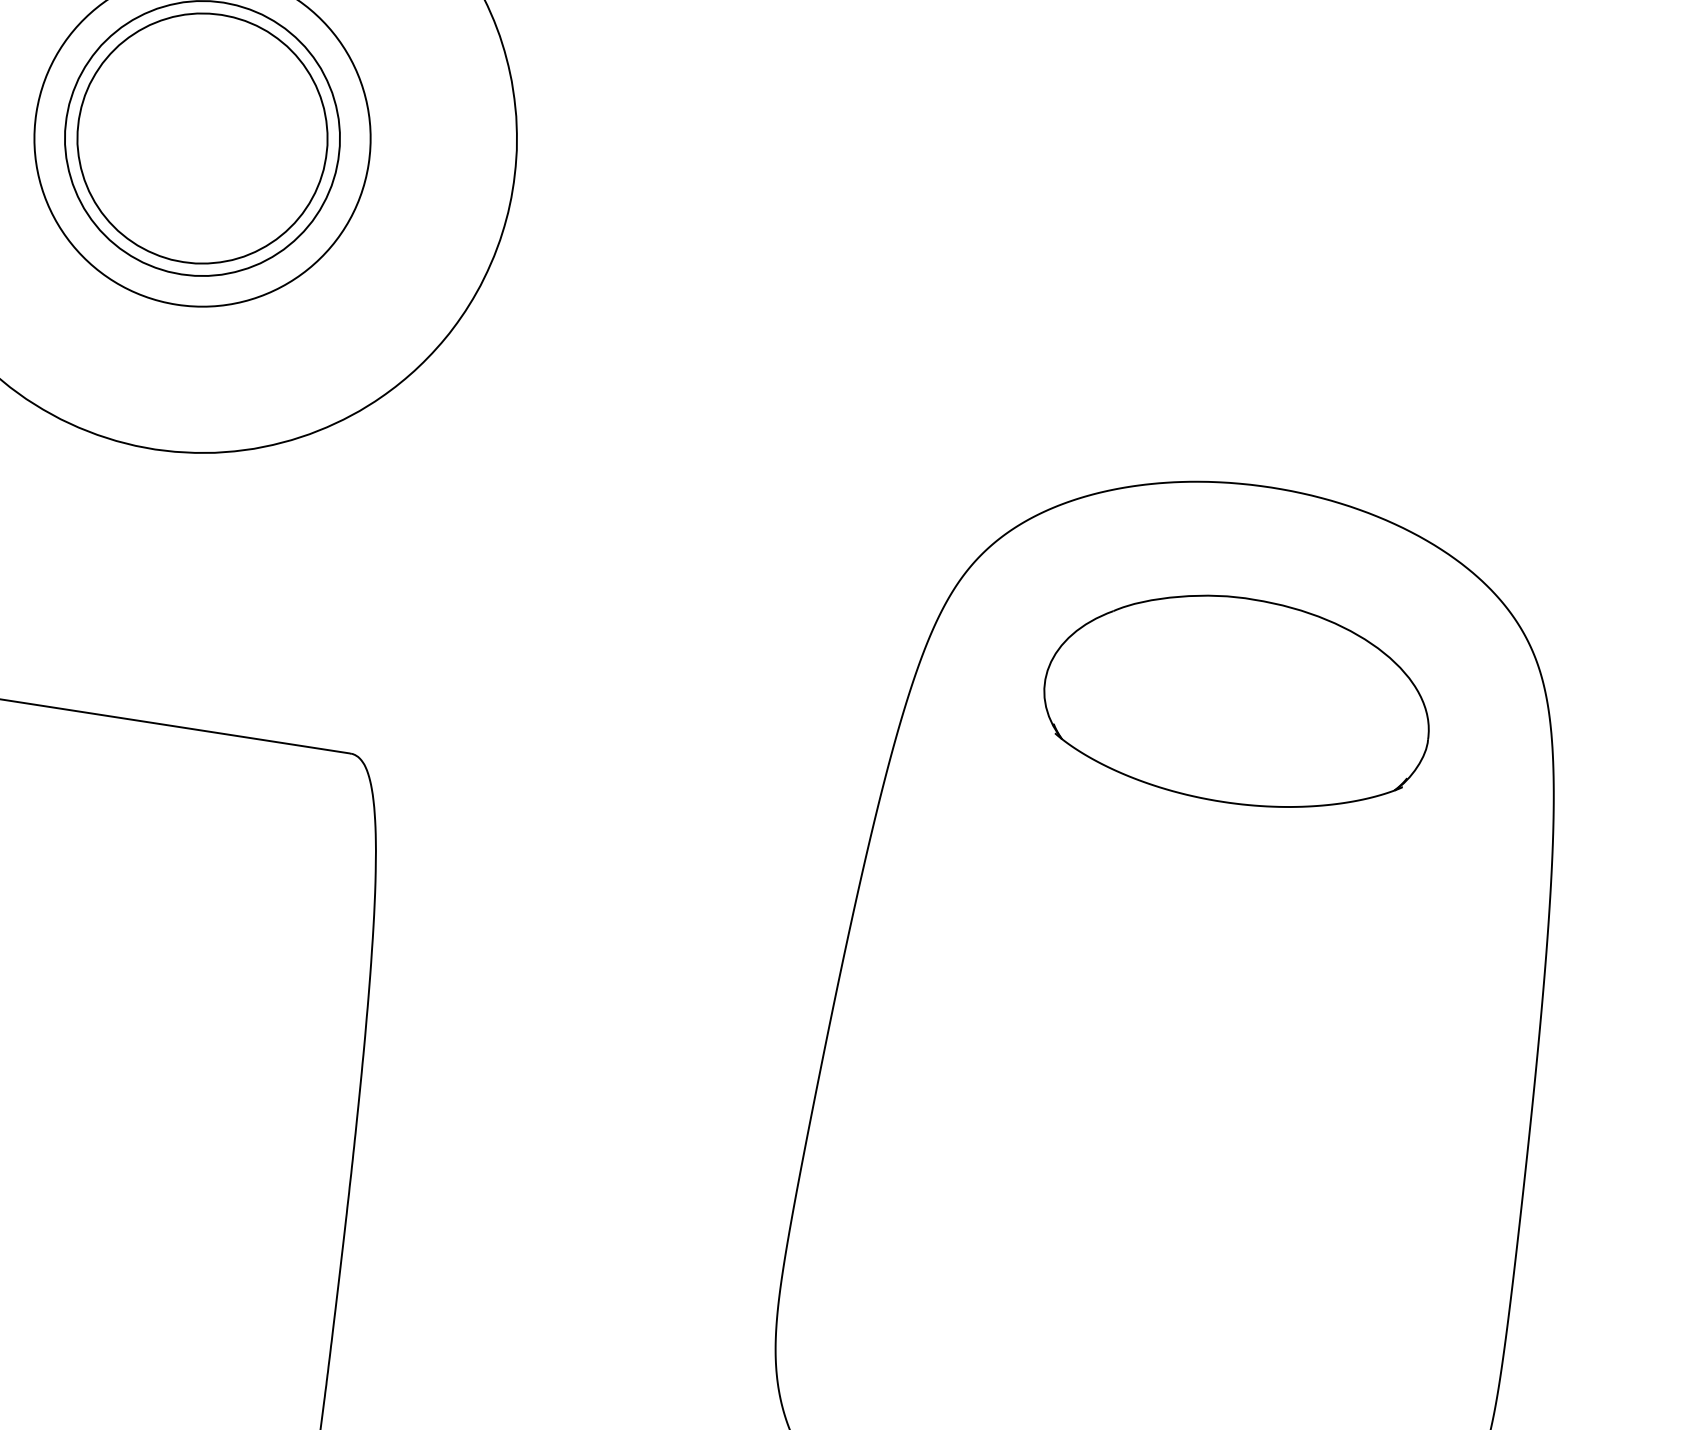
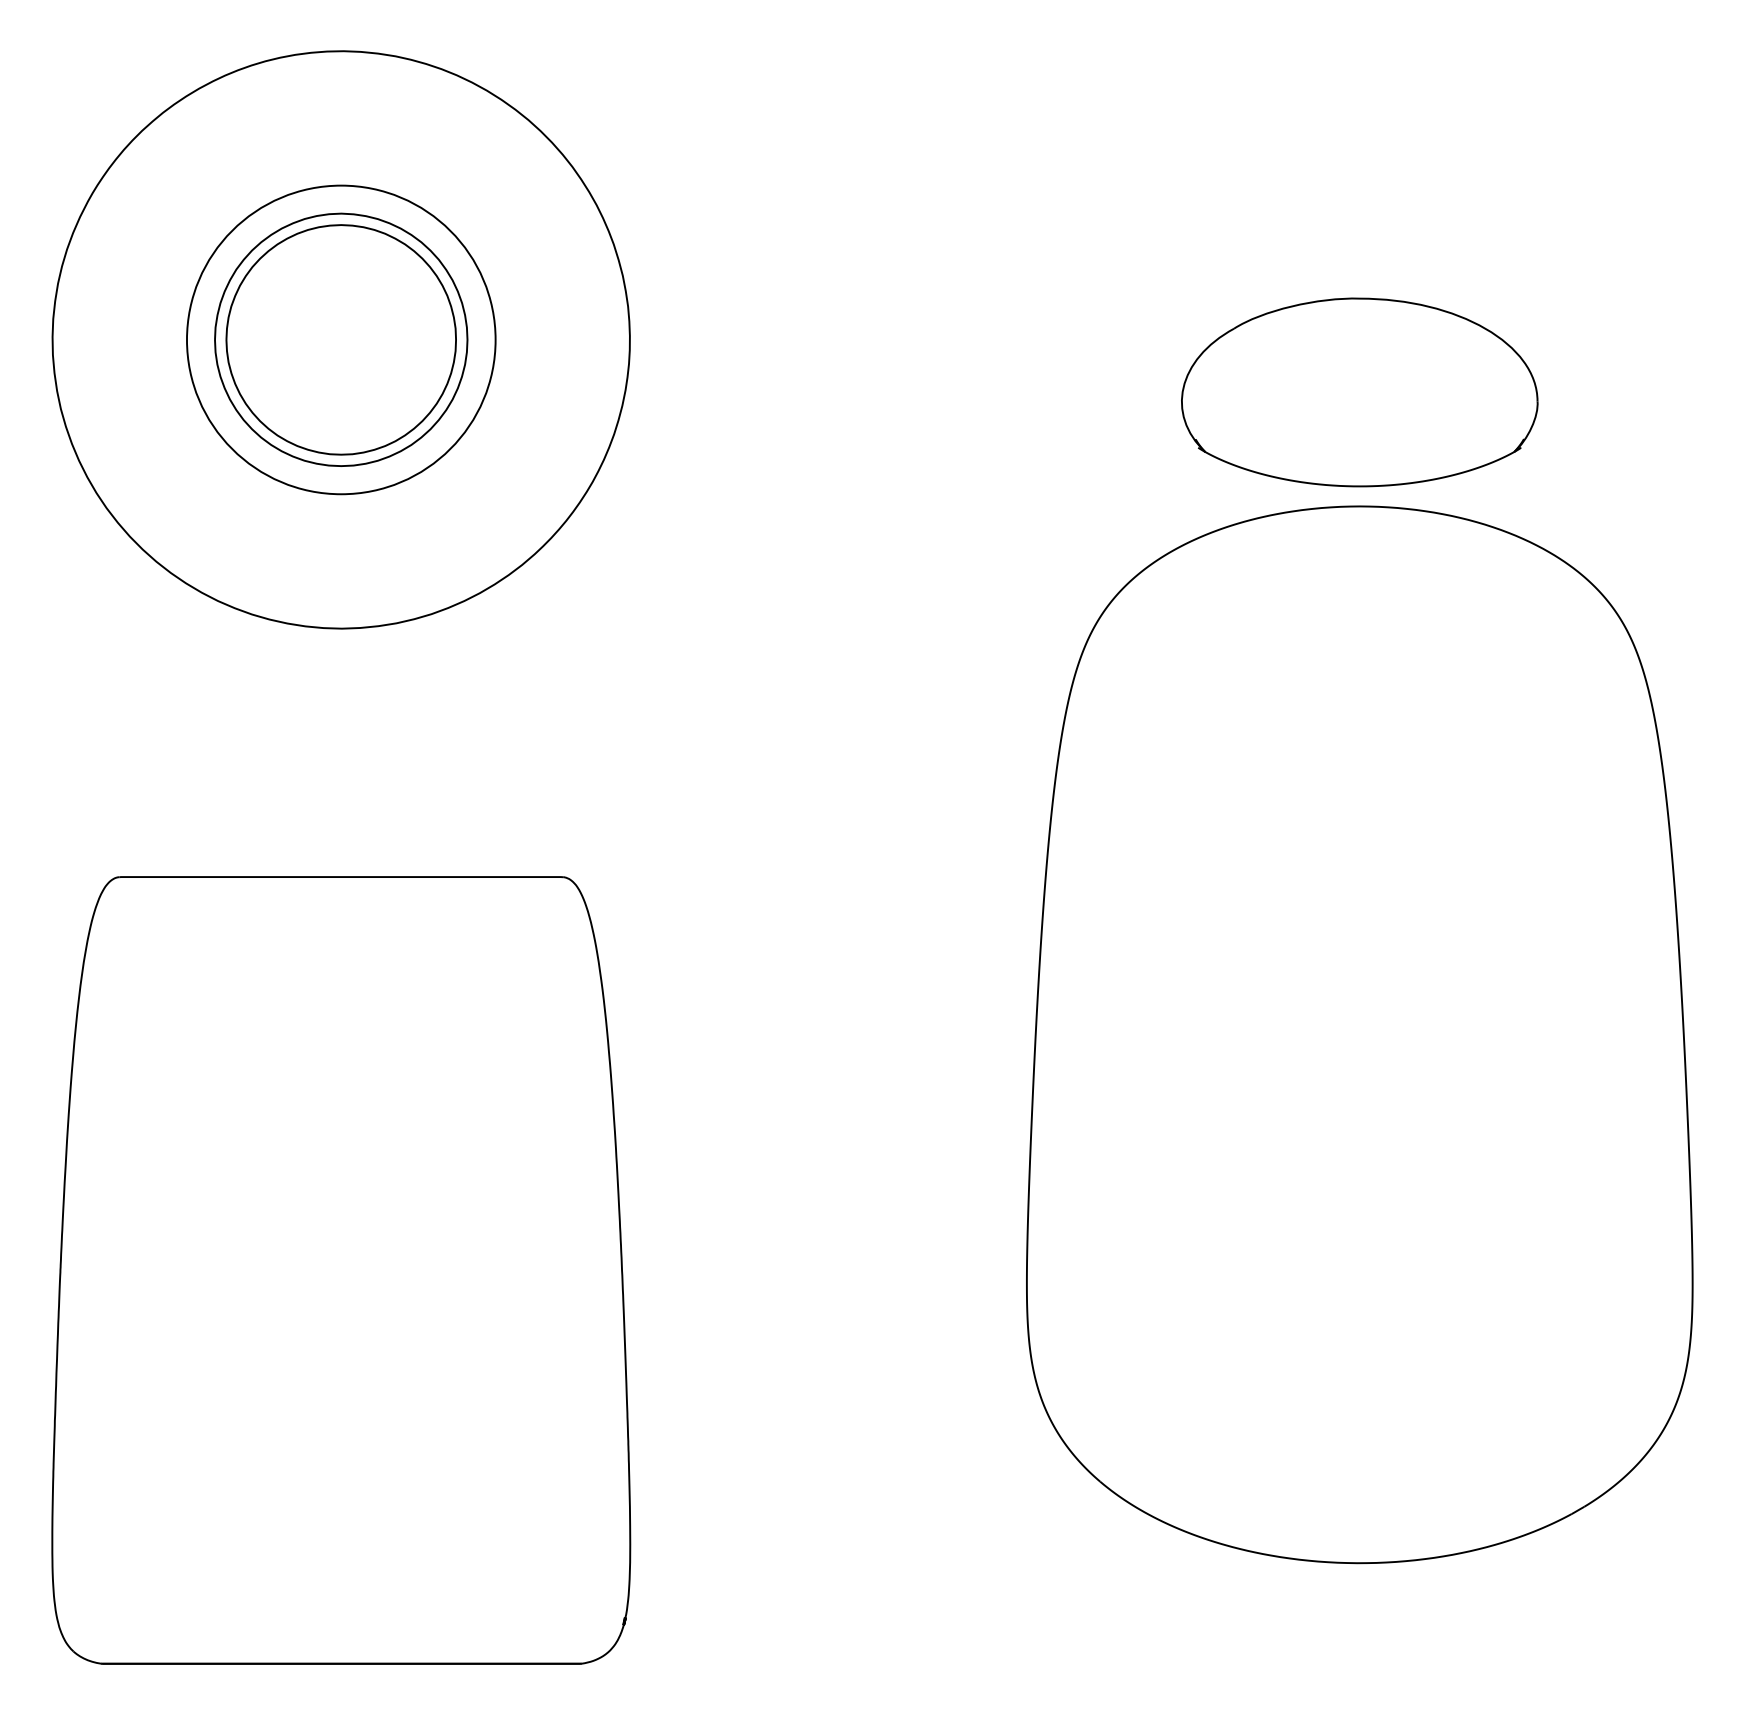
part: (1237, 700) -> (1359, 392), moved

